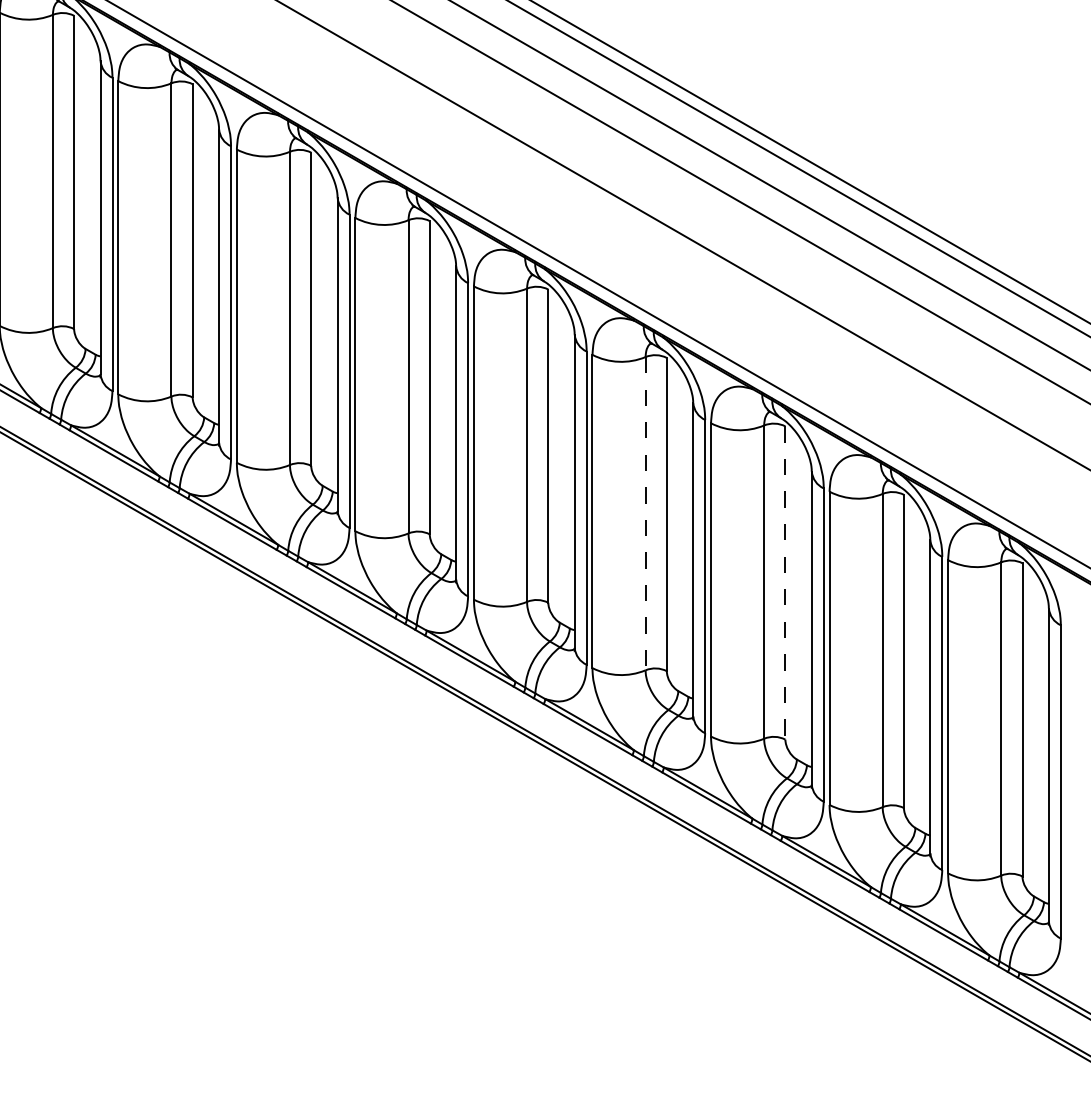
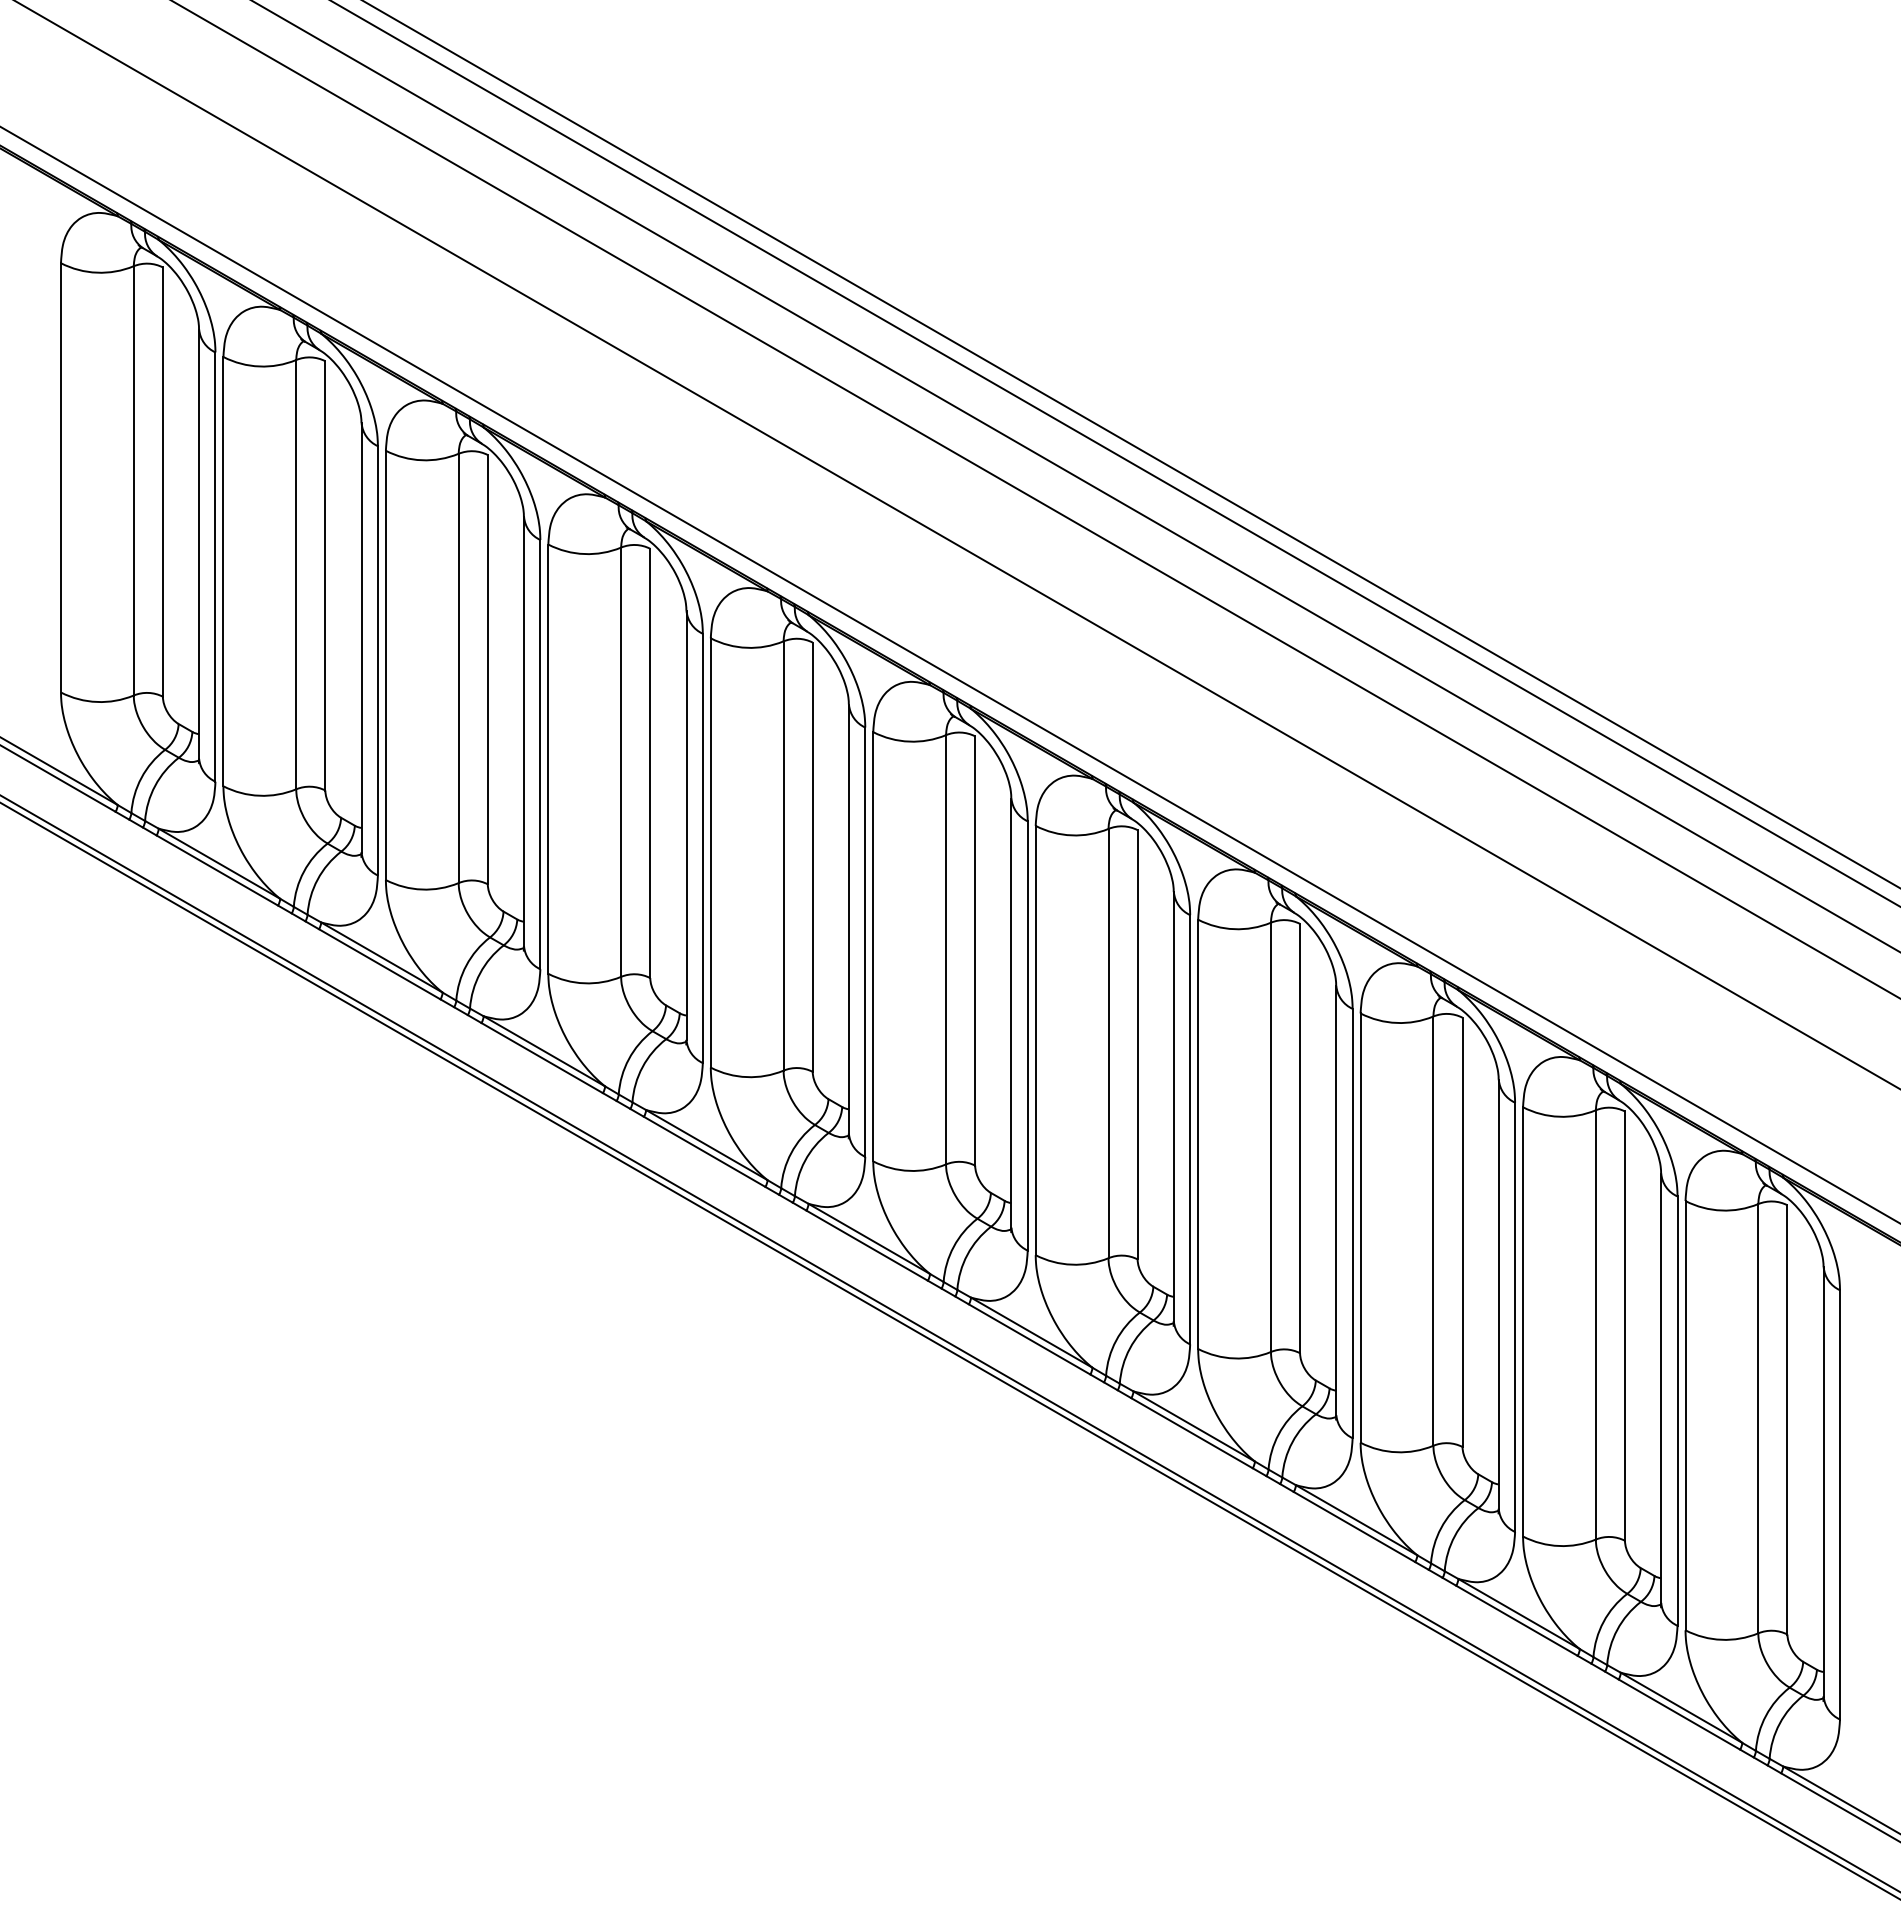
line: (645, 513) -> (1270, 1137), dashed -> solid
line: (785, 583) -> (1462, 1232), dashed -> solid

